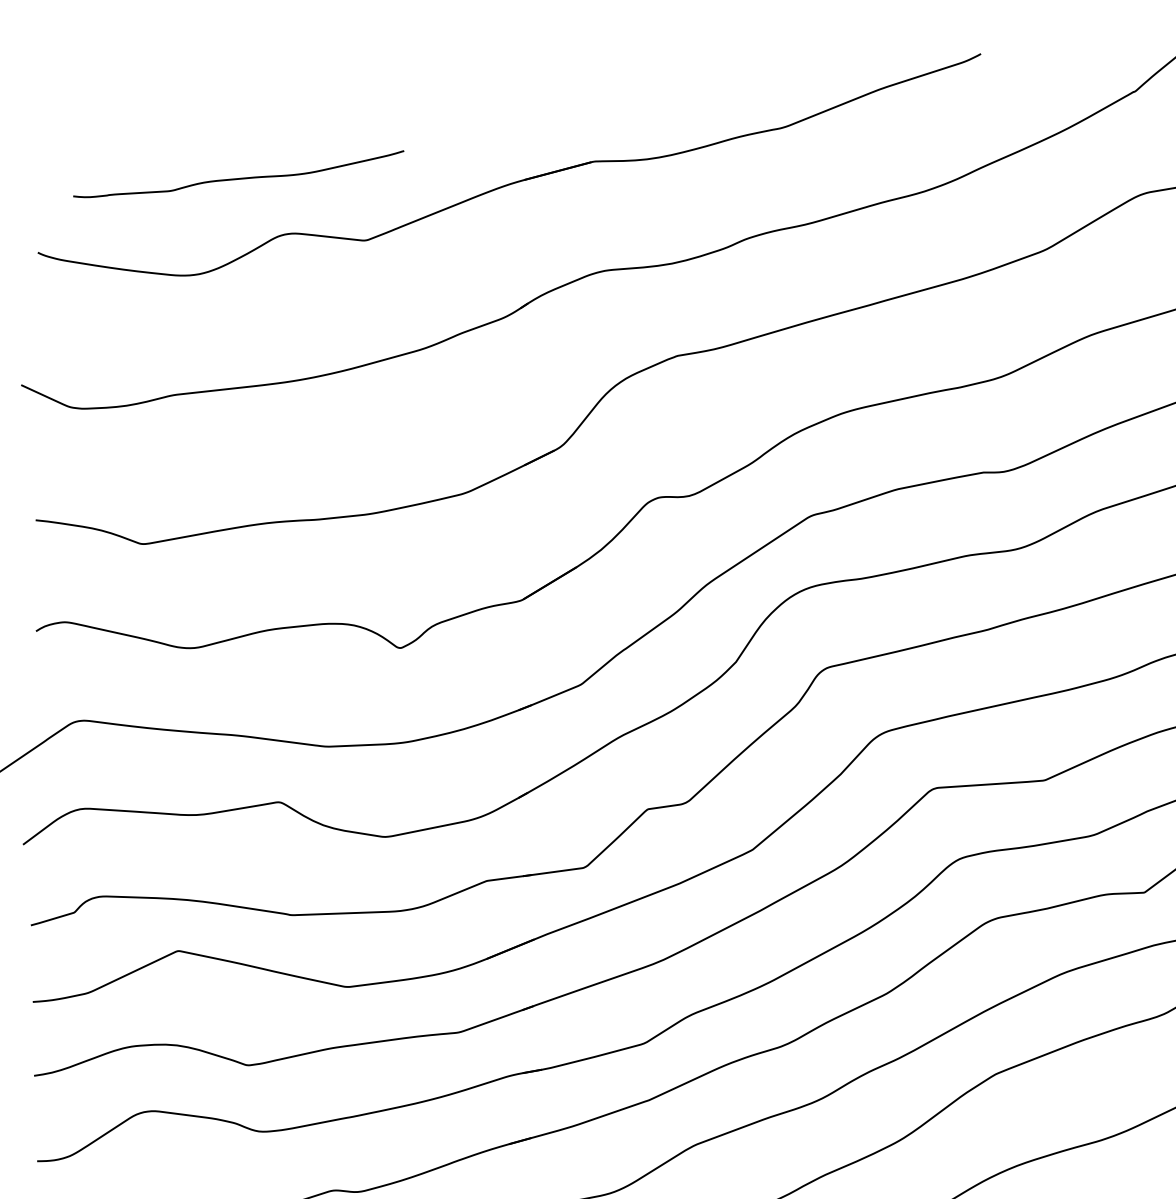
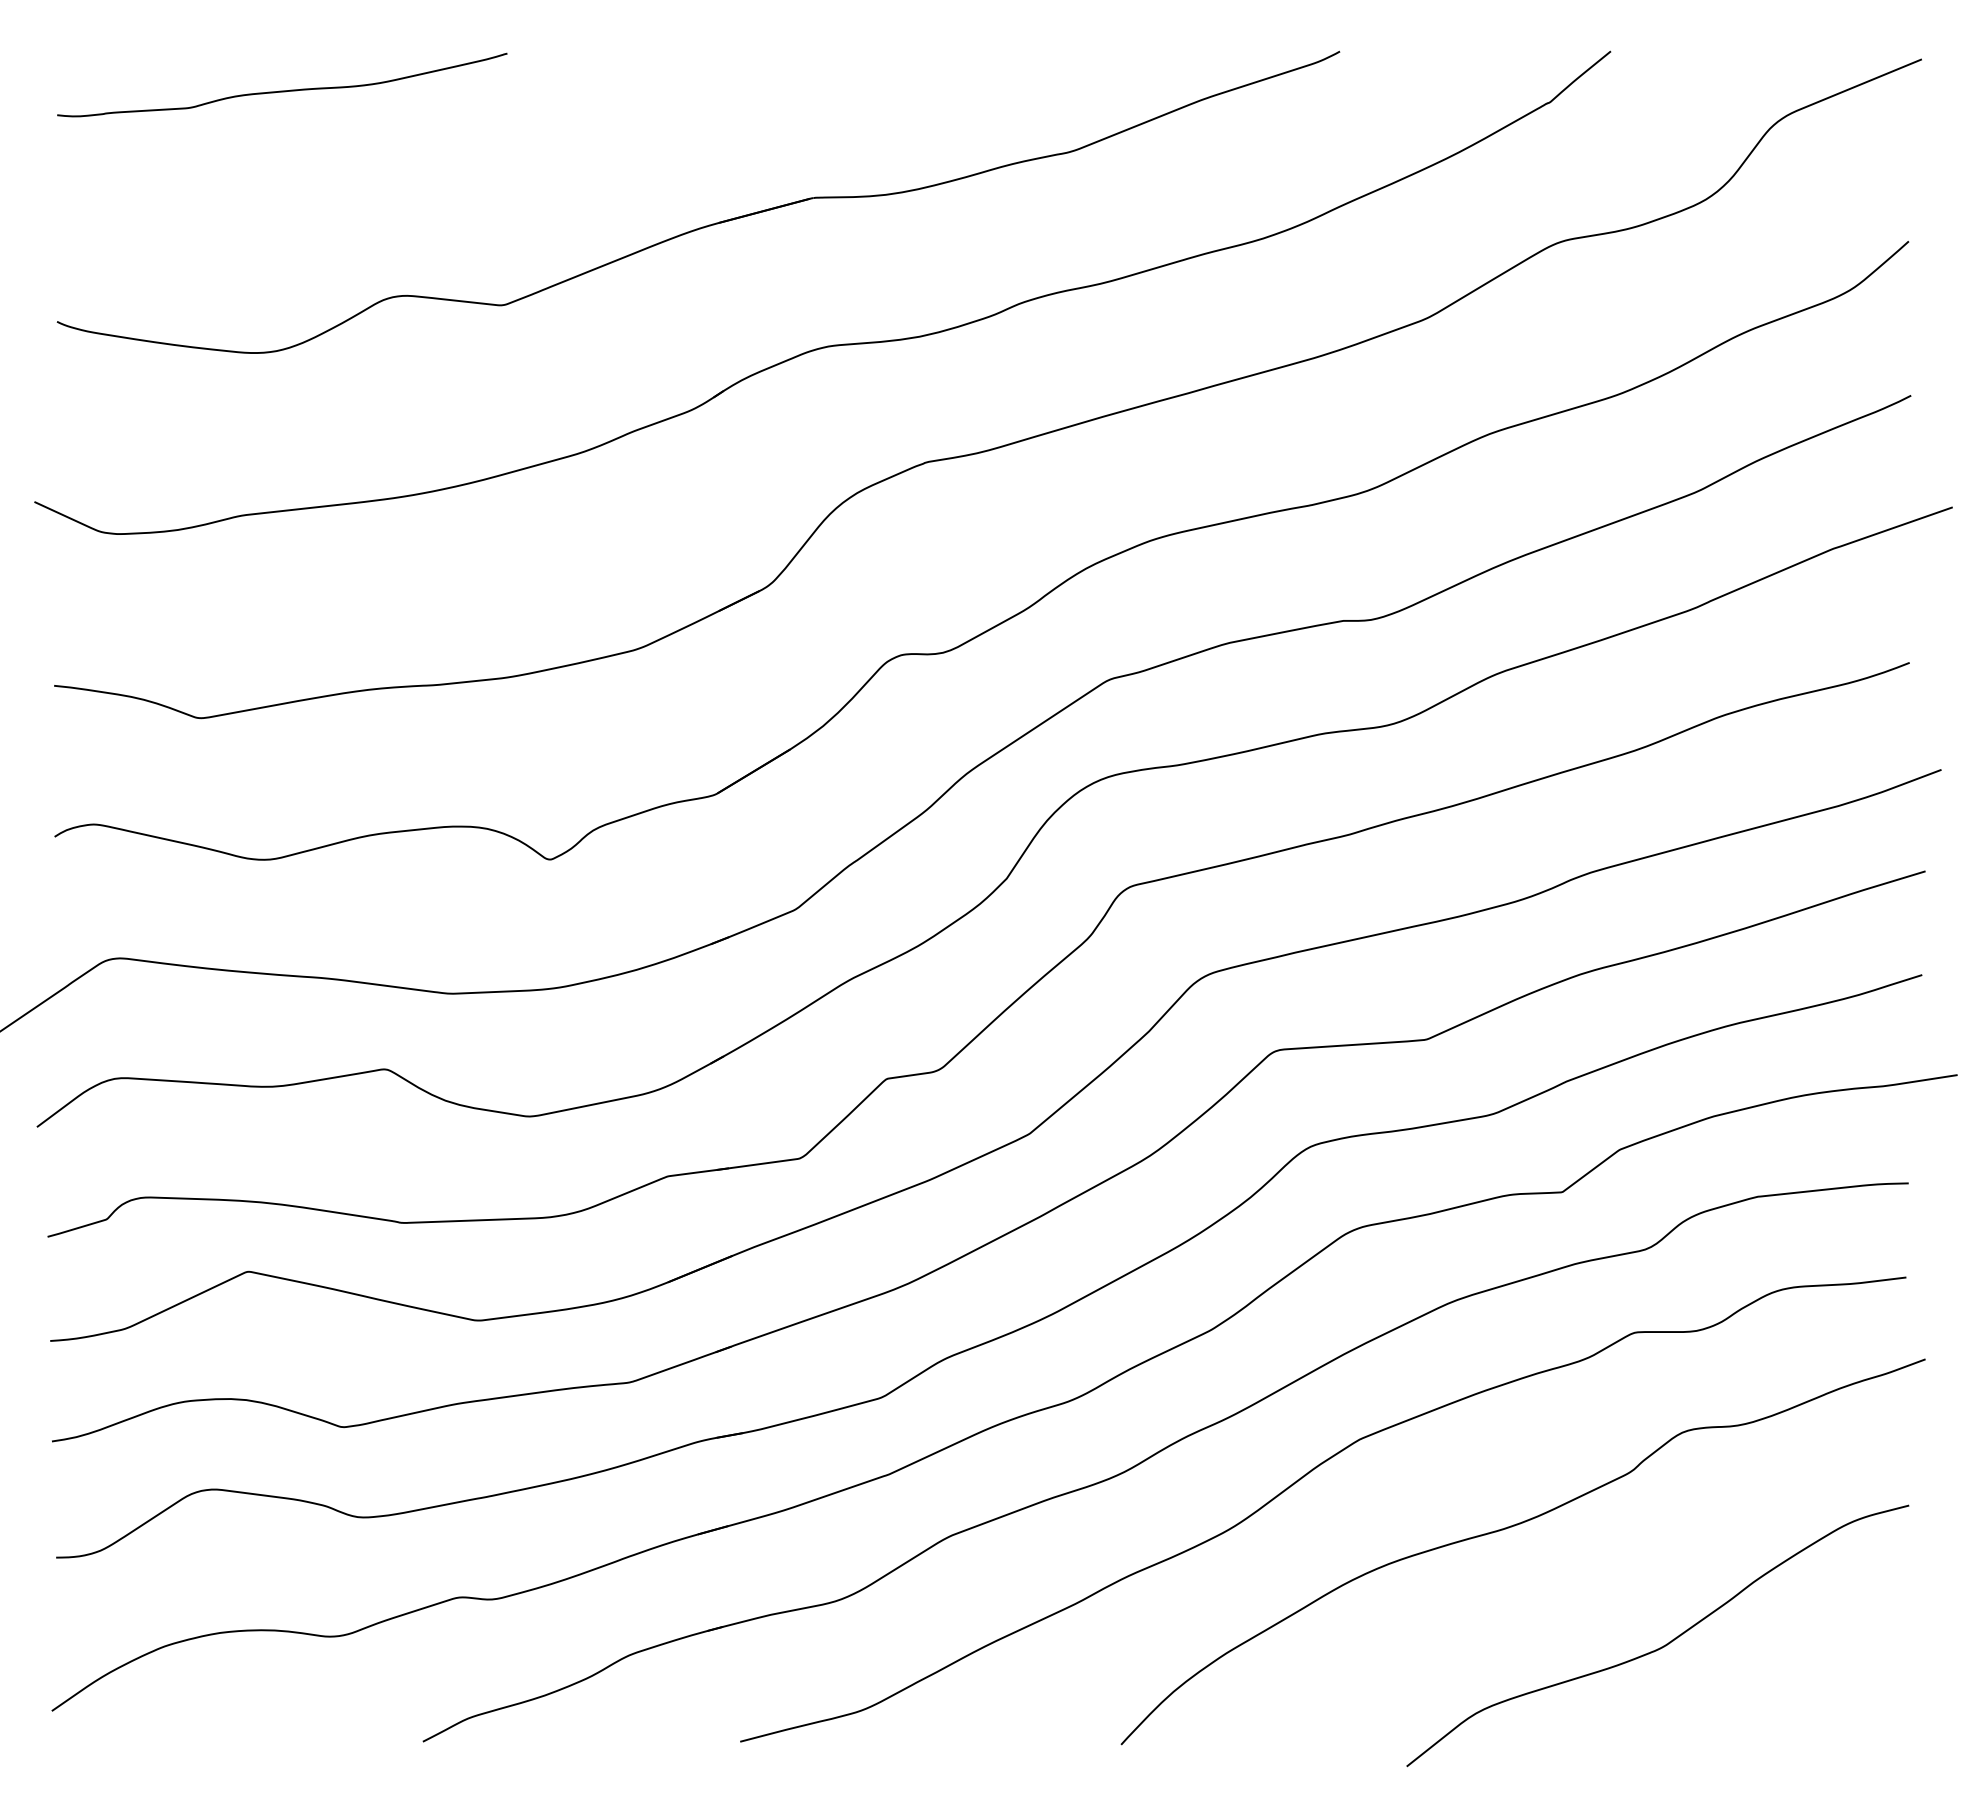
curve: (238, 178) -> (282, 90), moved

